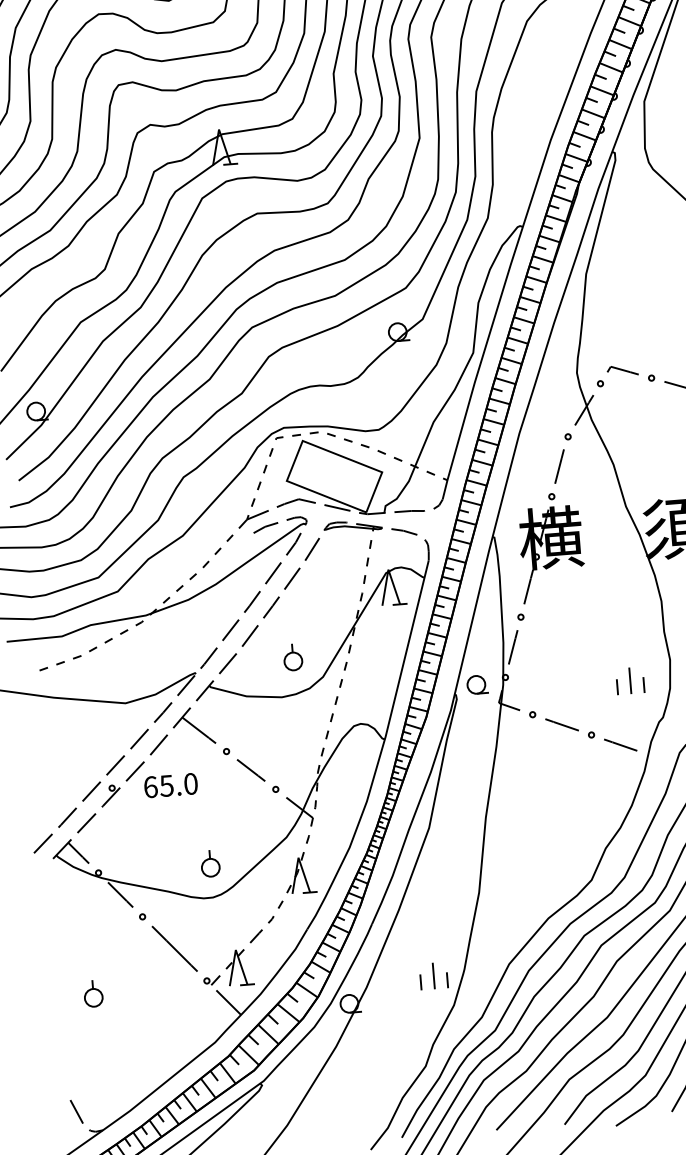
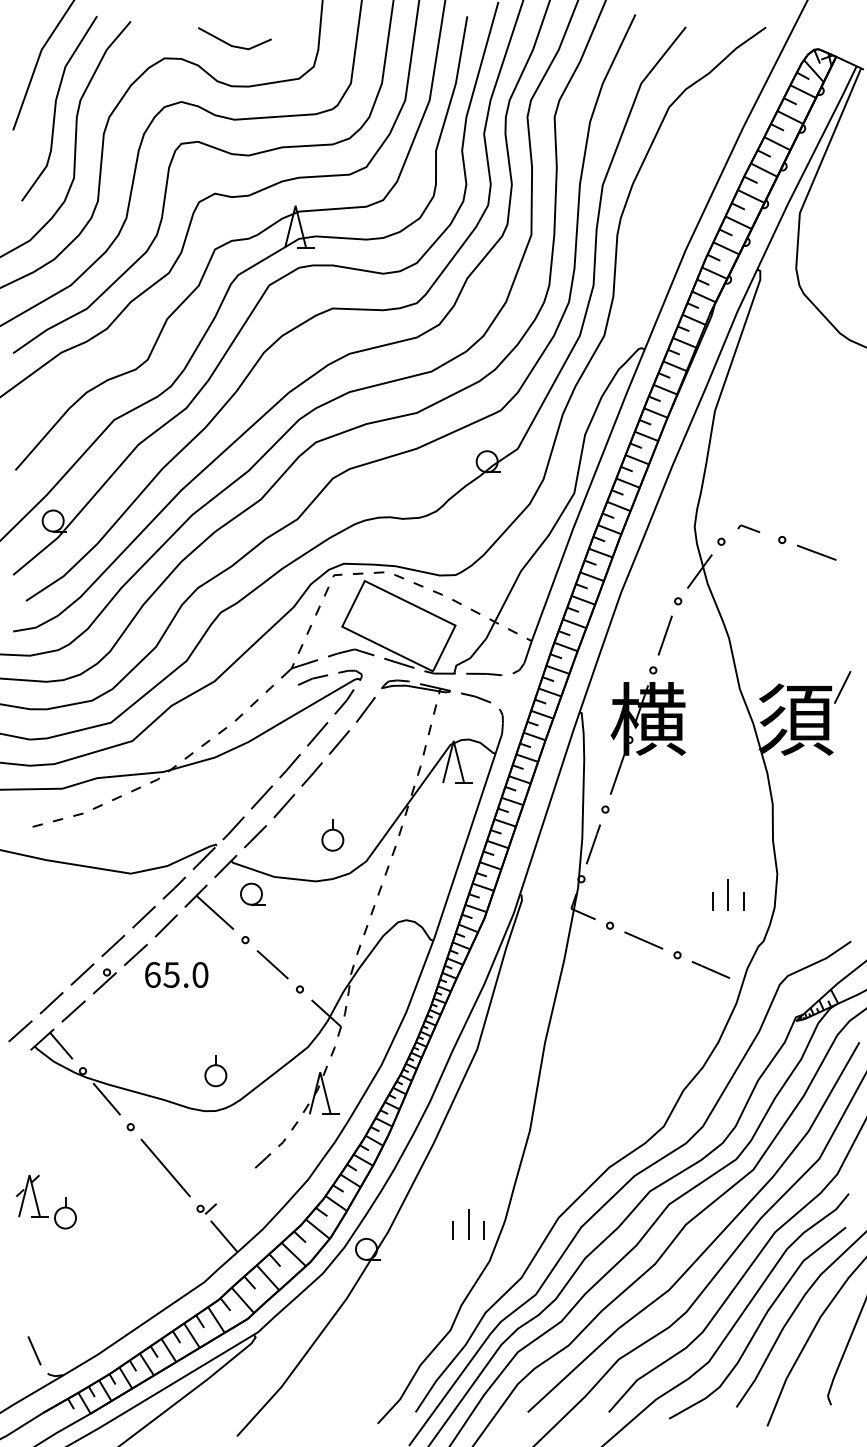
part: (622, 370) -> (748, 528), size x0.6
part: (477, 684) -> (252, 893), moved
part: (239, 967) -> (32, 1195), moved

